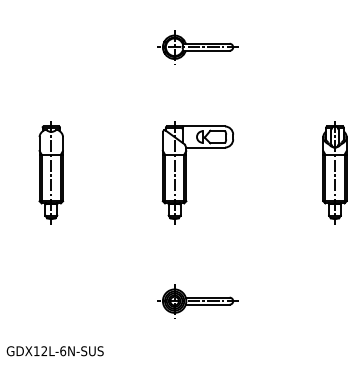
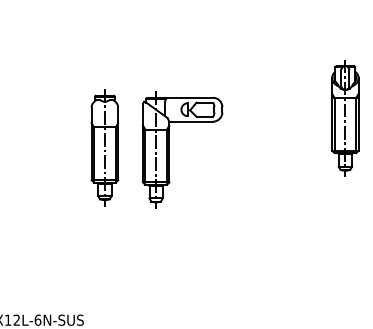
part: (51, 172) -> (105, 147), moved
part: (186, 172) -> (169, 149), moved
part: (197, 301) -> (189, 264), removed

